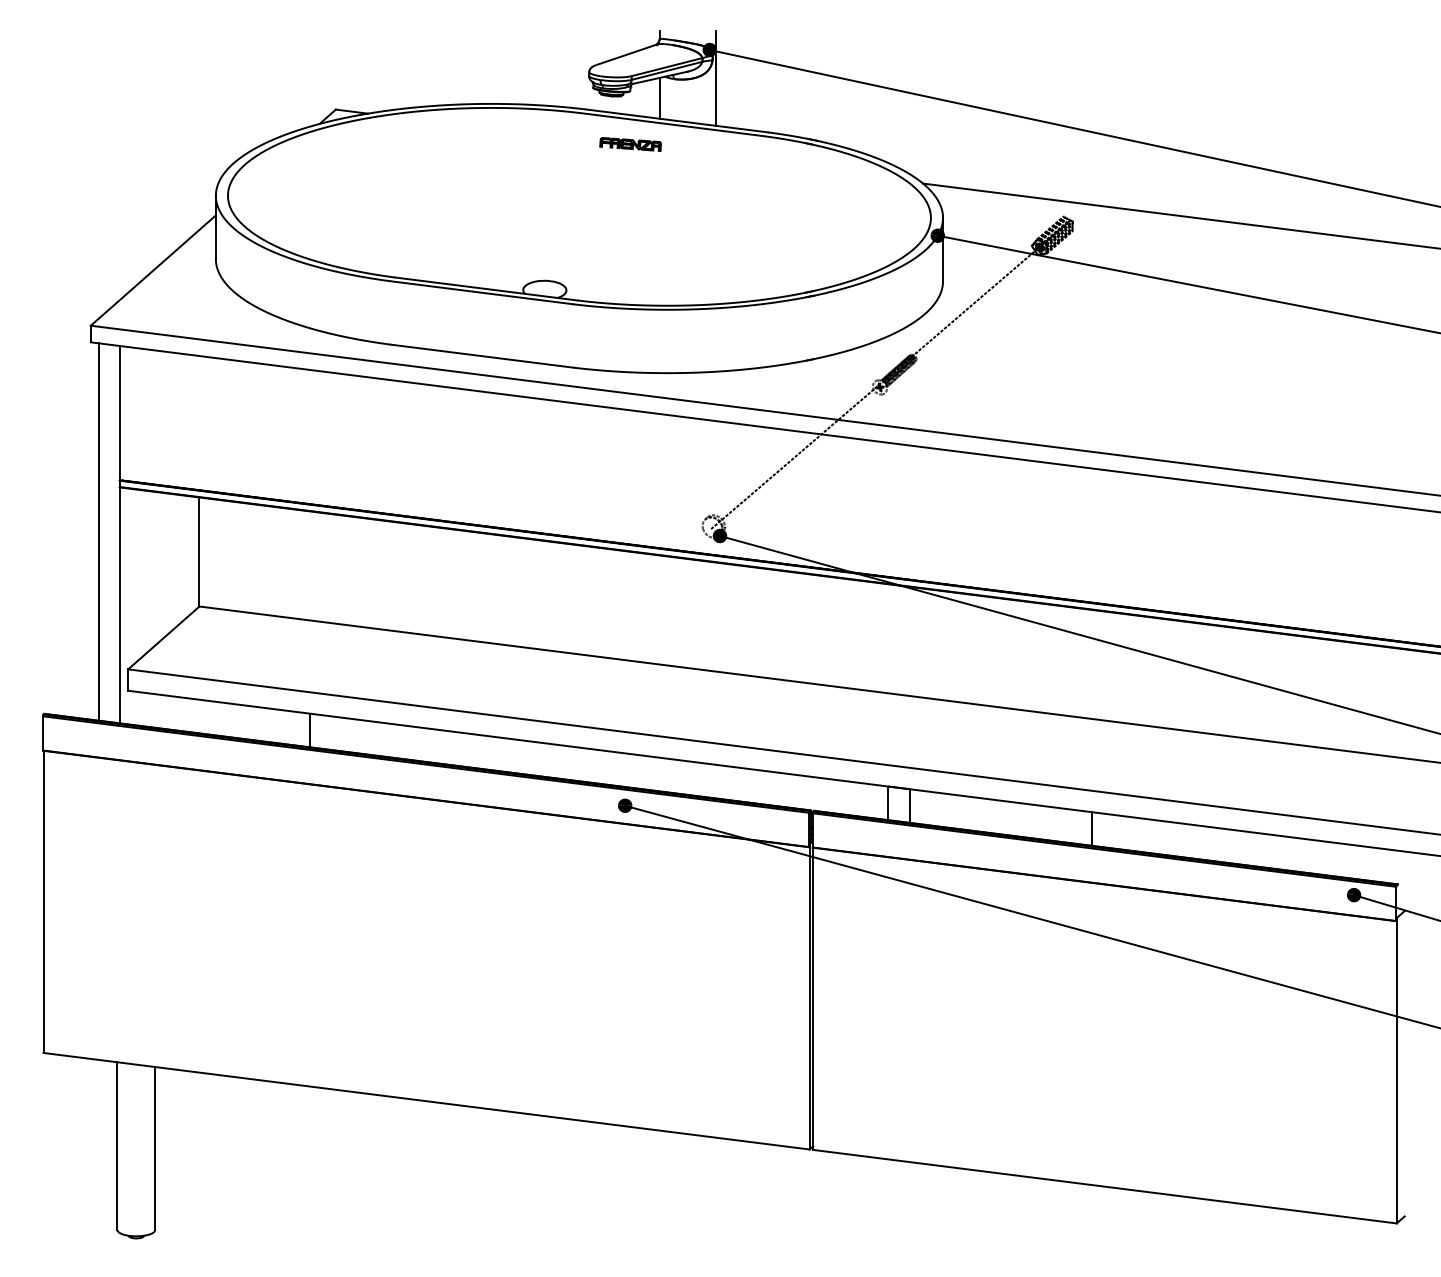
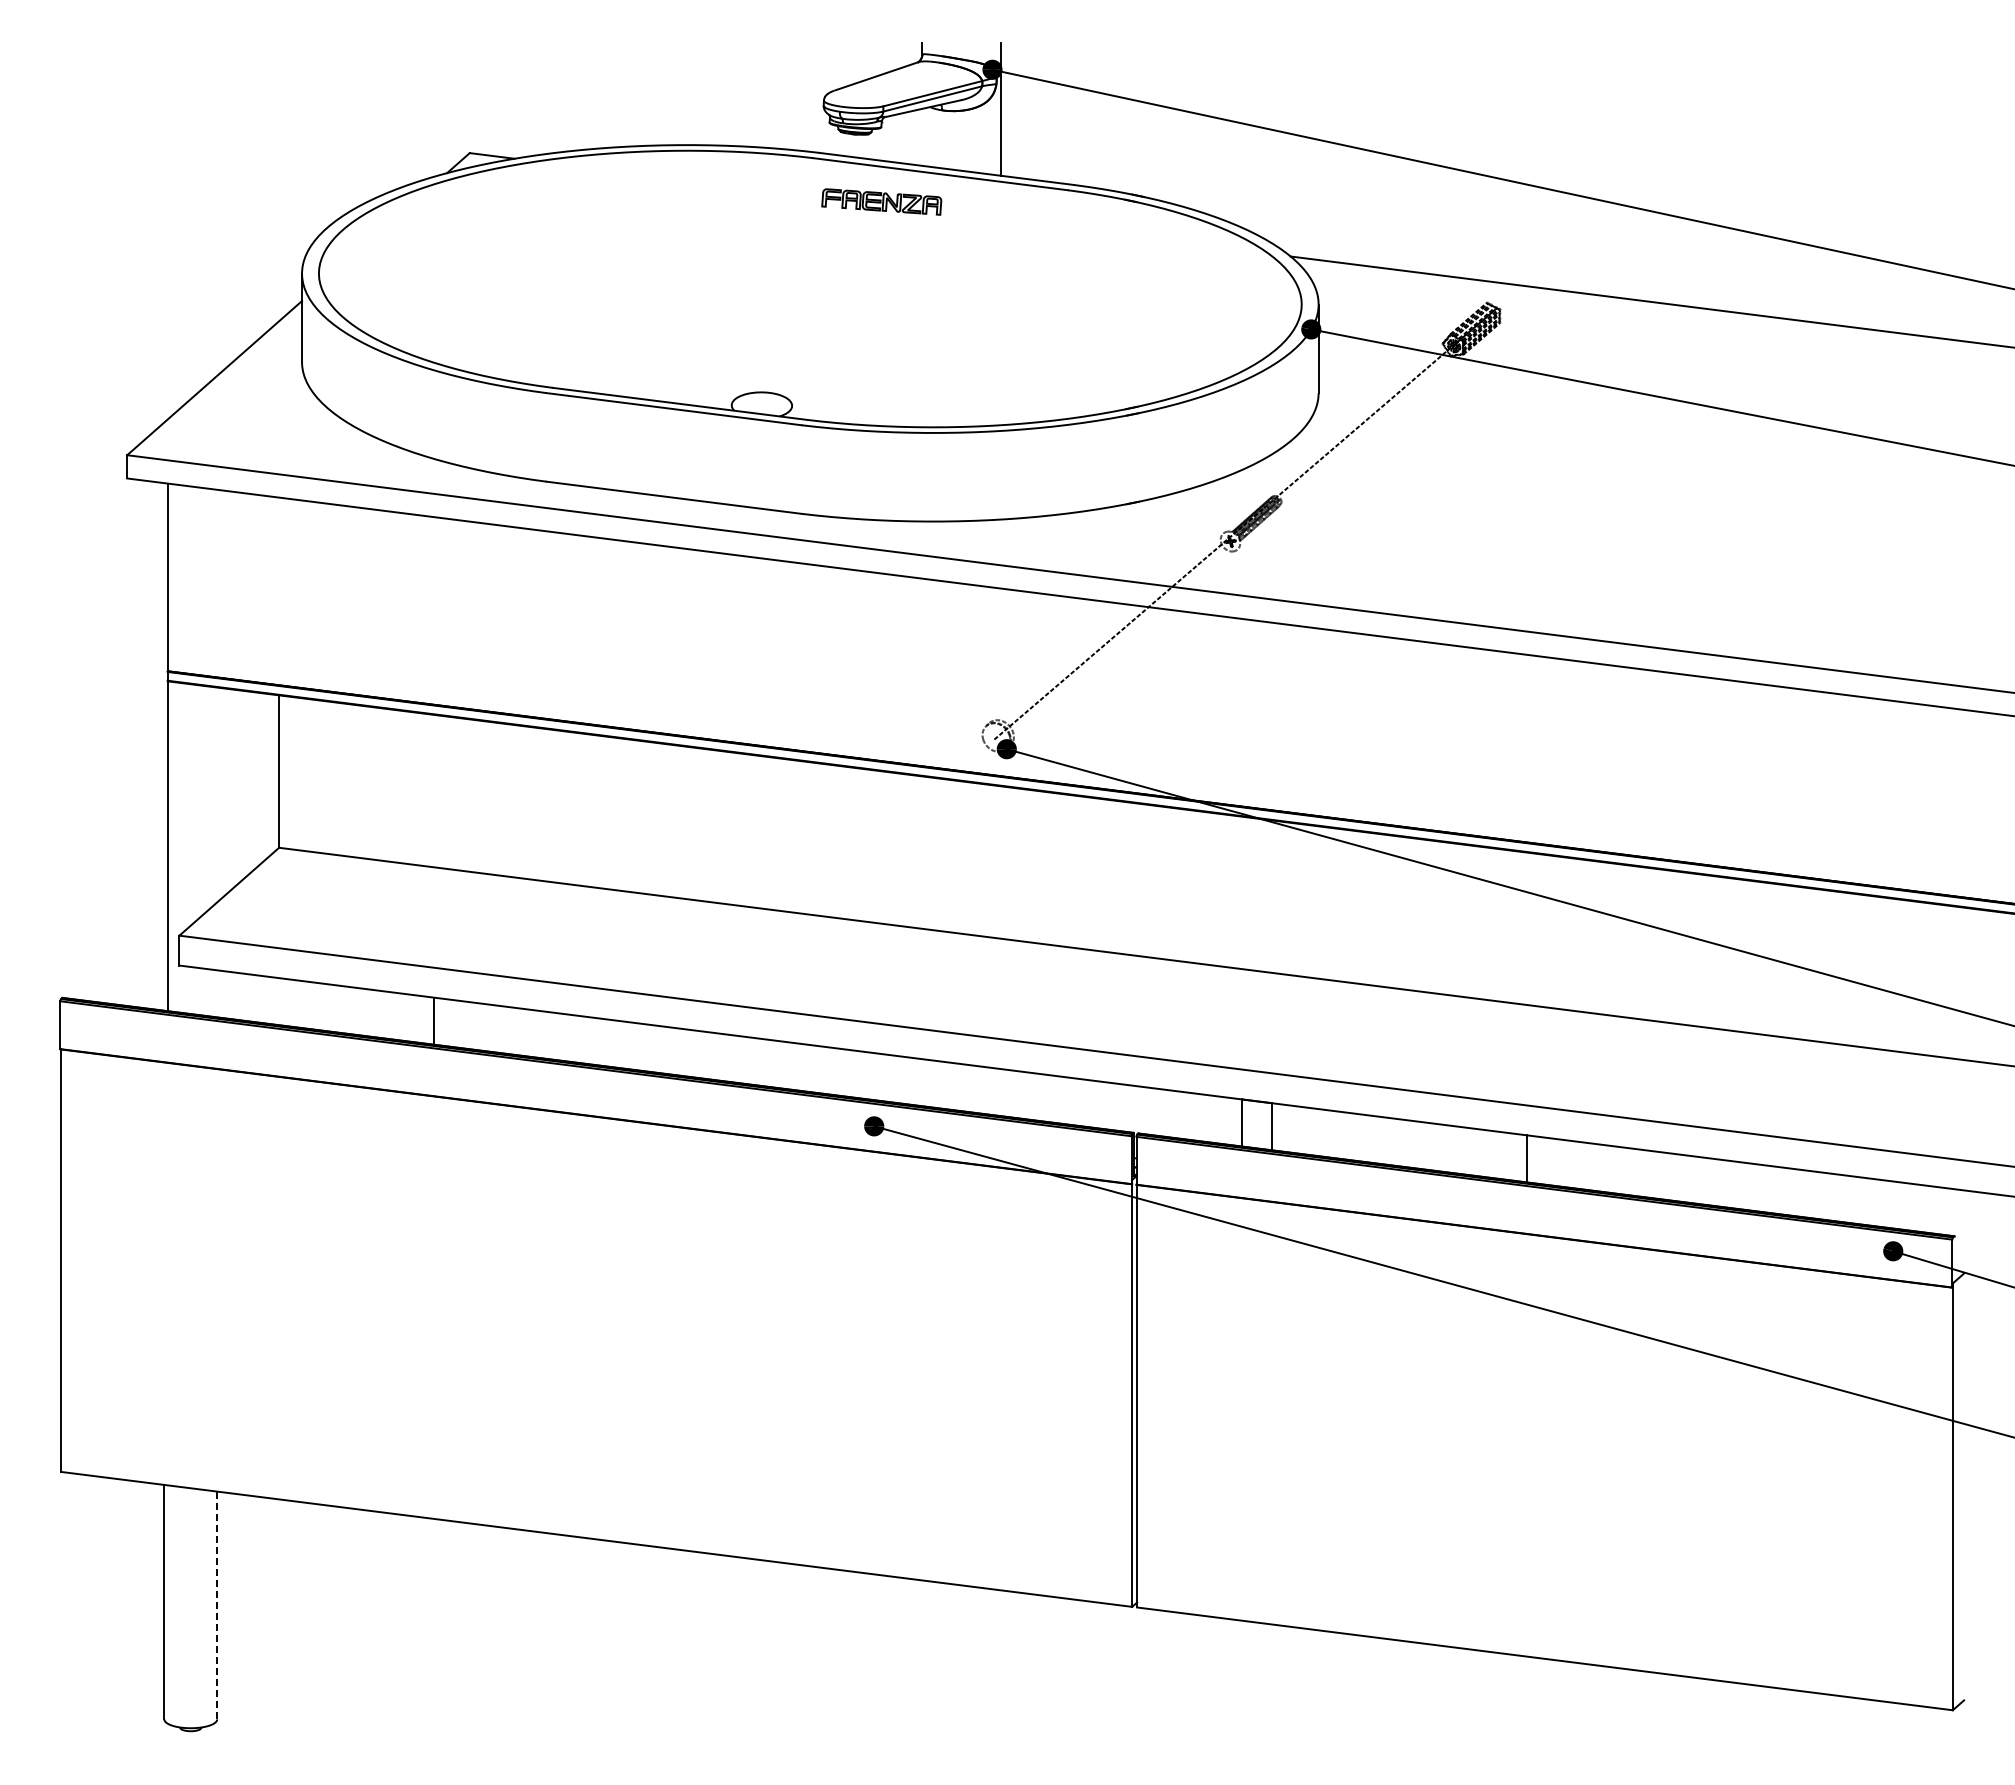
line: (659, 97) -> (922, 136), removed
part: (630, 144) -> (881, 201), size x1.4
line: (98, 531) -> (138, 743), removed
line: (155, 1148) -> (217, 1605), solid -> dashed

